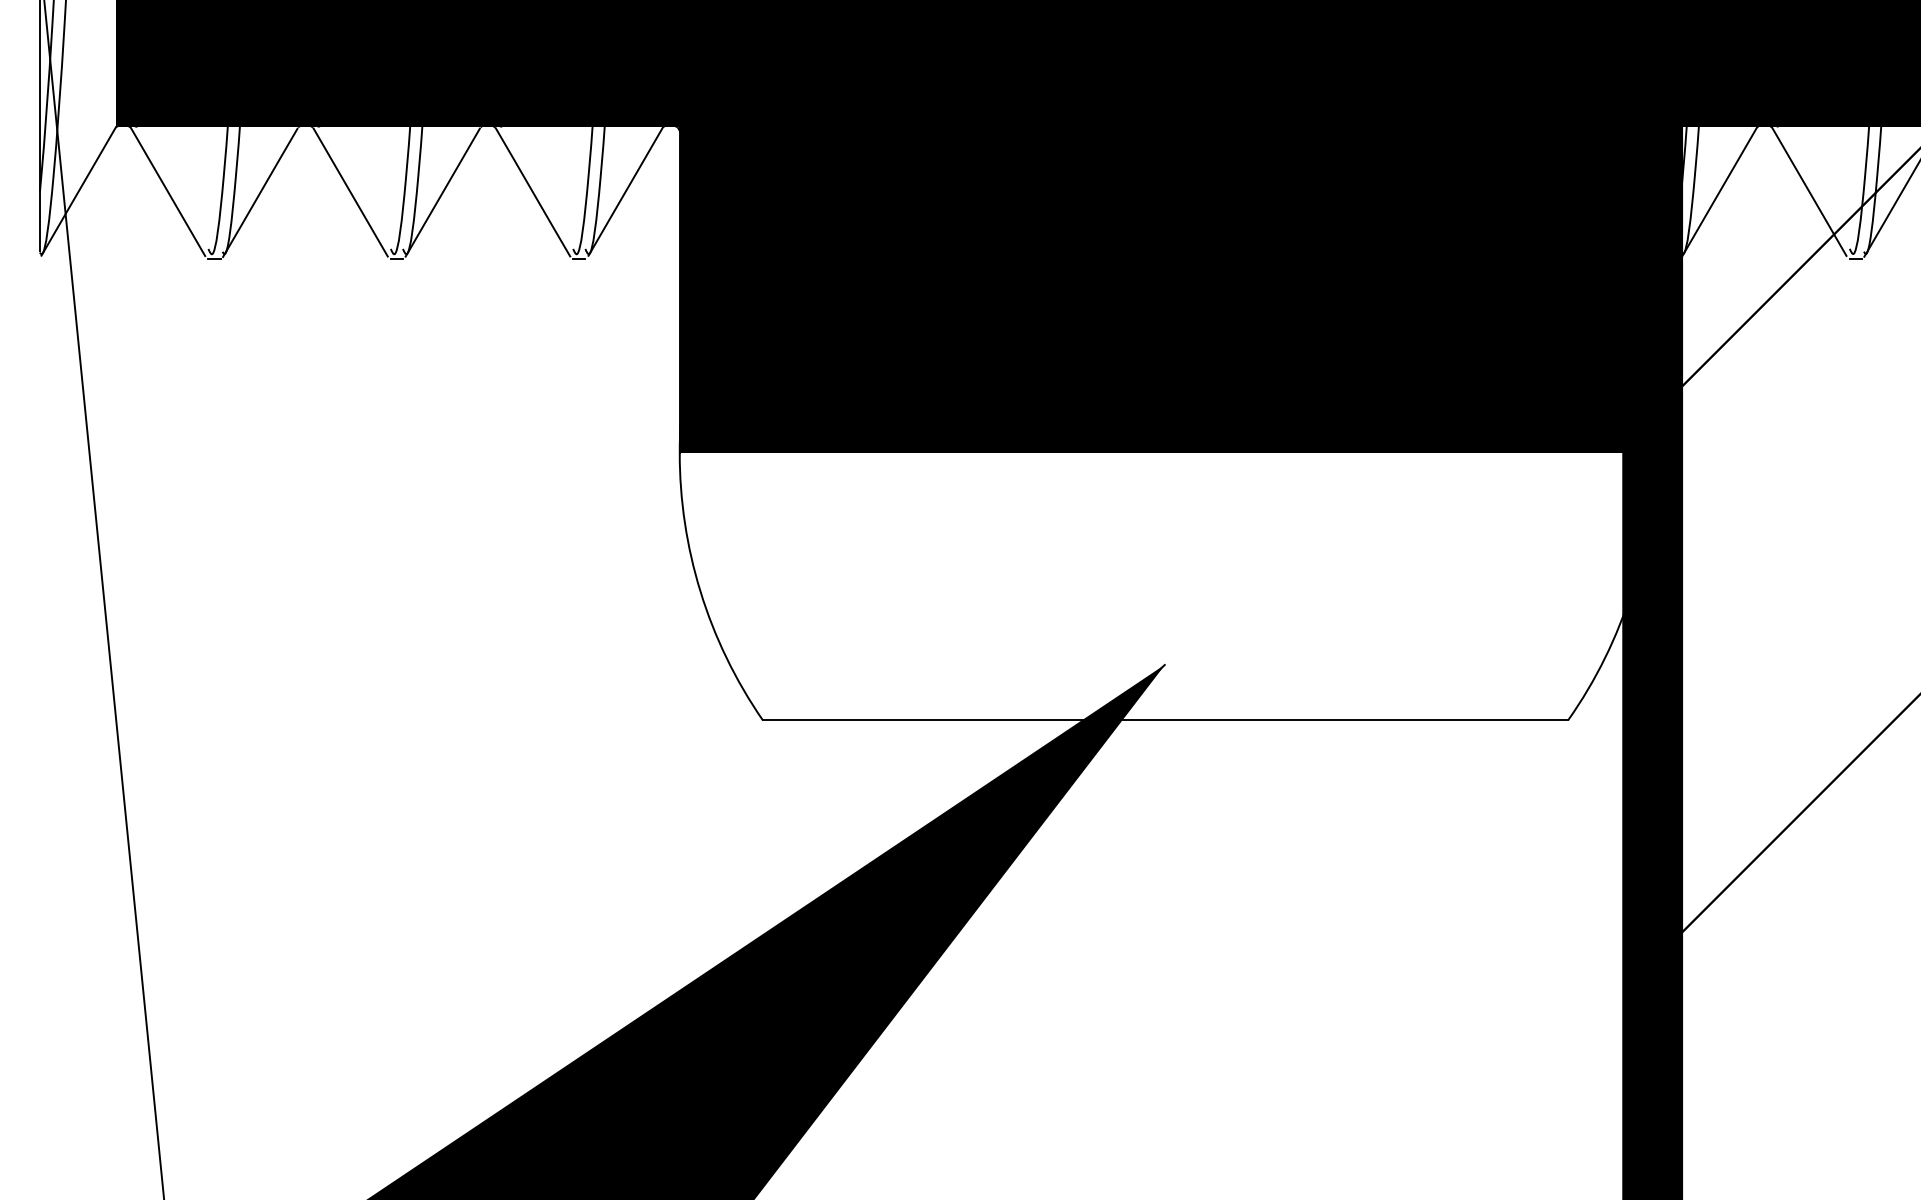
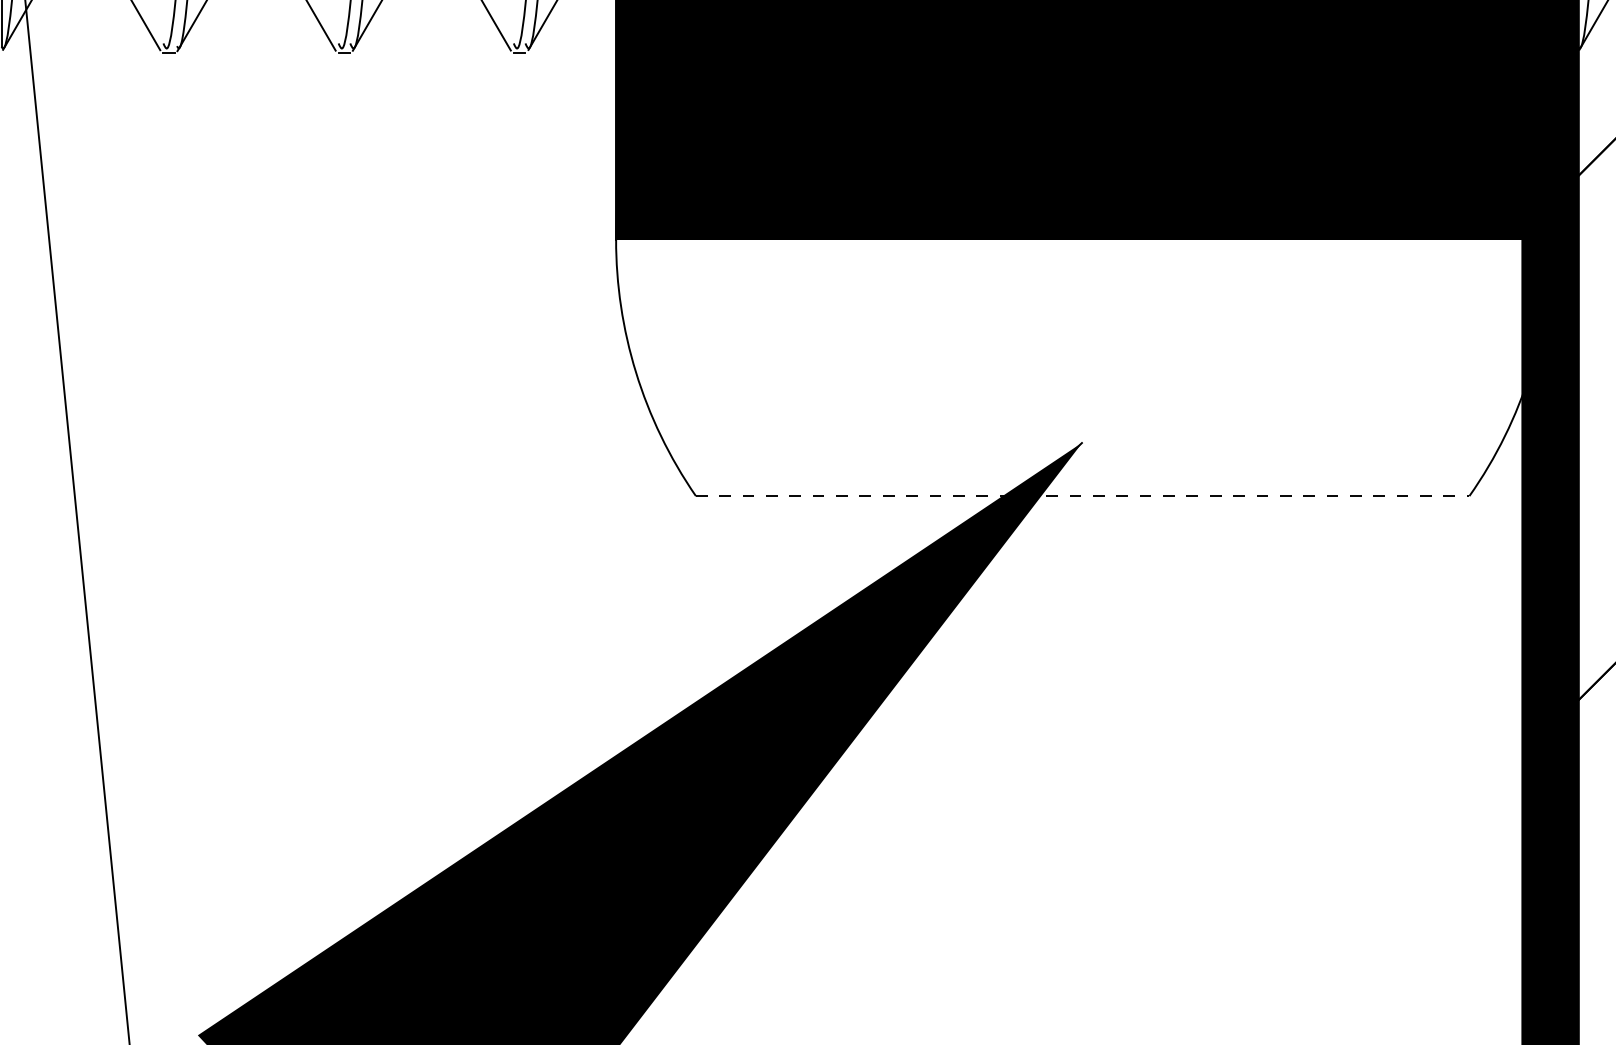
line: (1165, 720) -> (1082, 496), solid -> dashed

